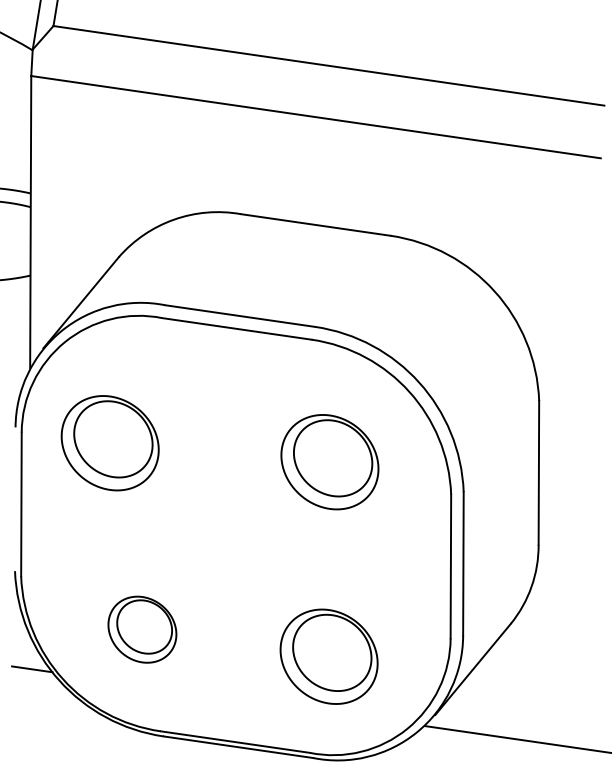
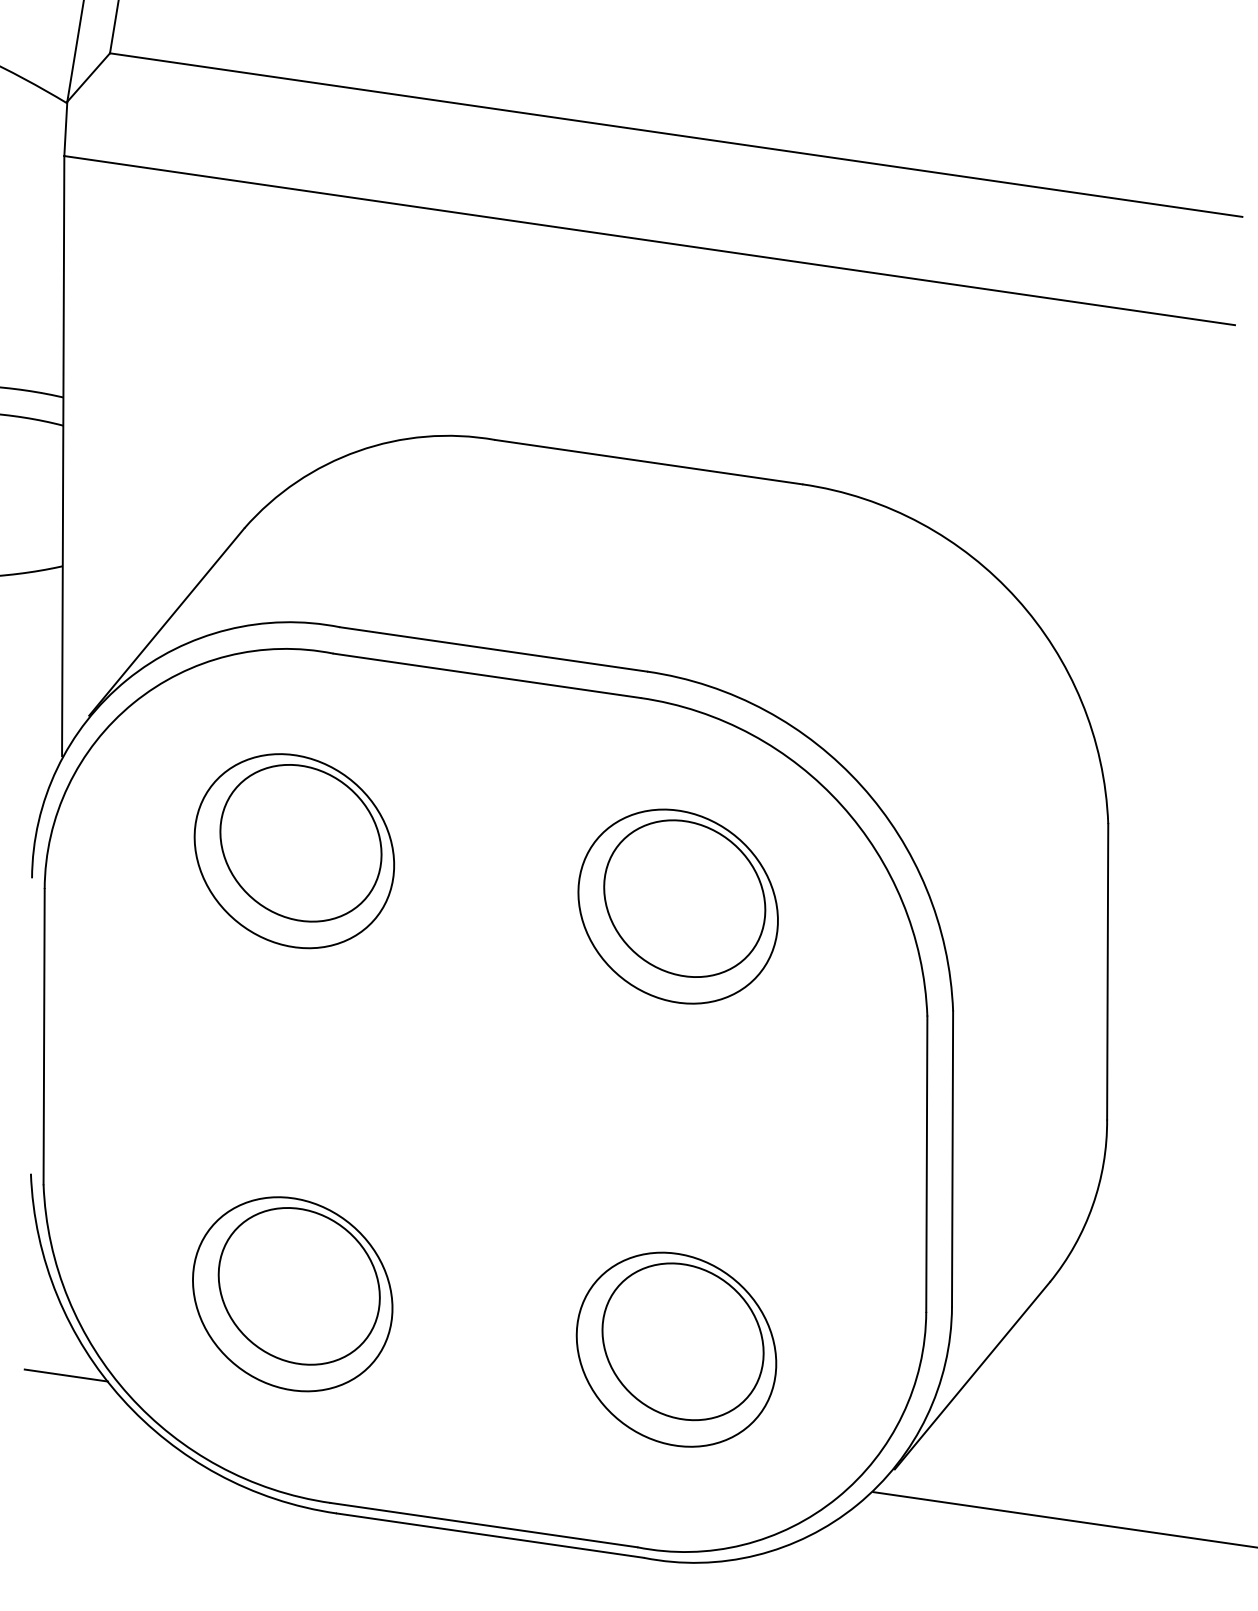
part: (109, 443) -> (292, 851), moved
part: (329, 462) -> (677, 907), moved
part: (142, 629) -> (292, 1293), size x1.43

